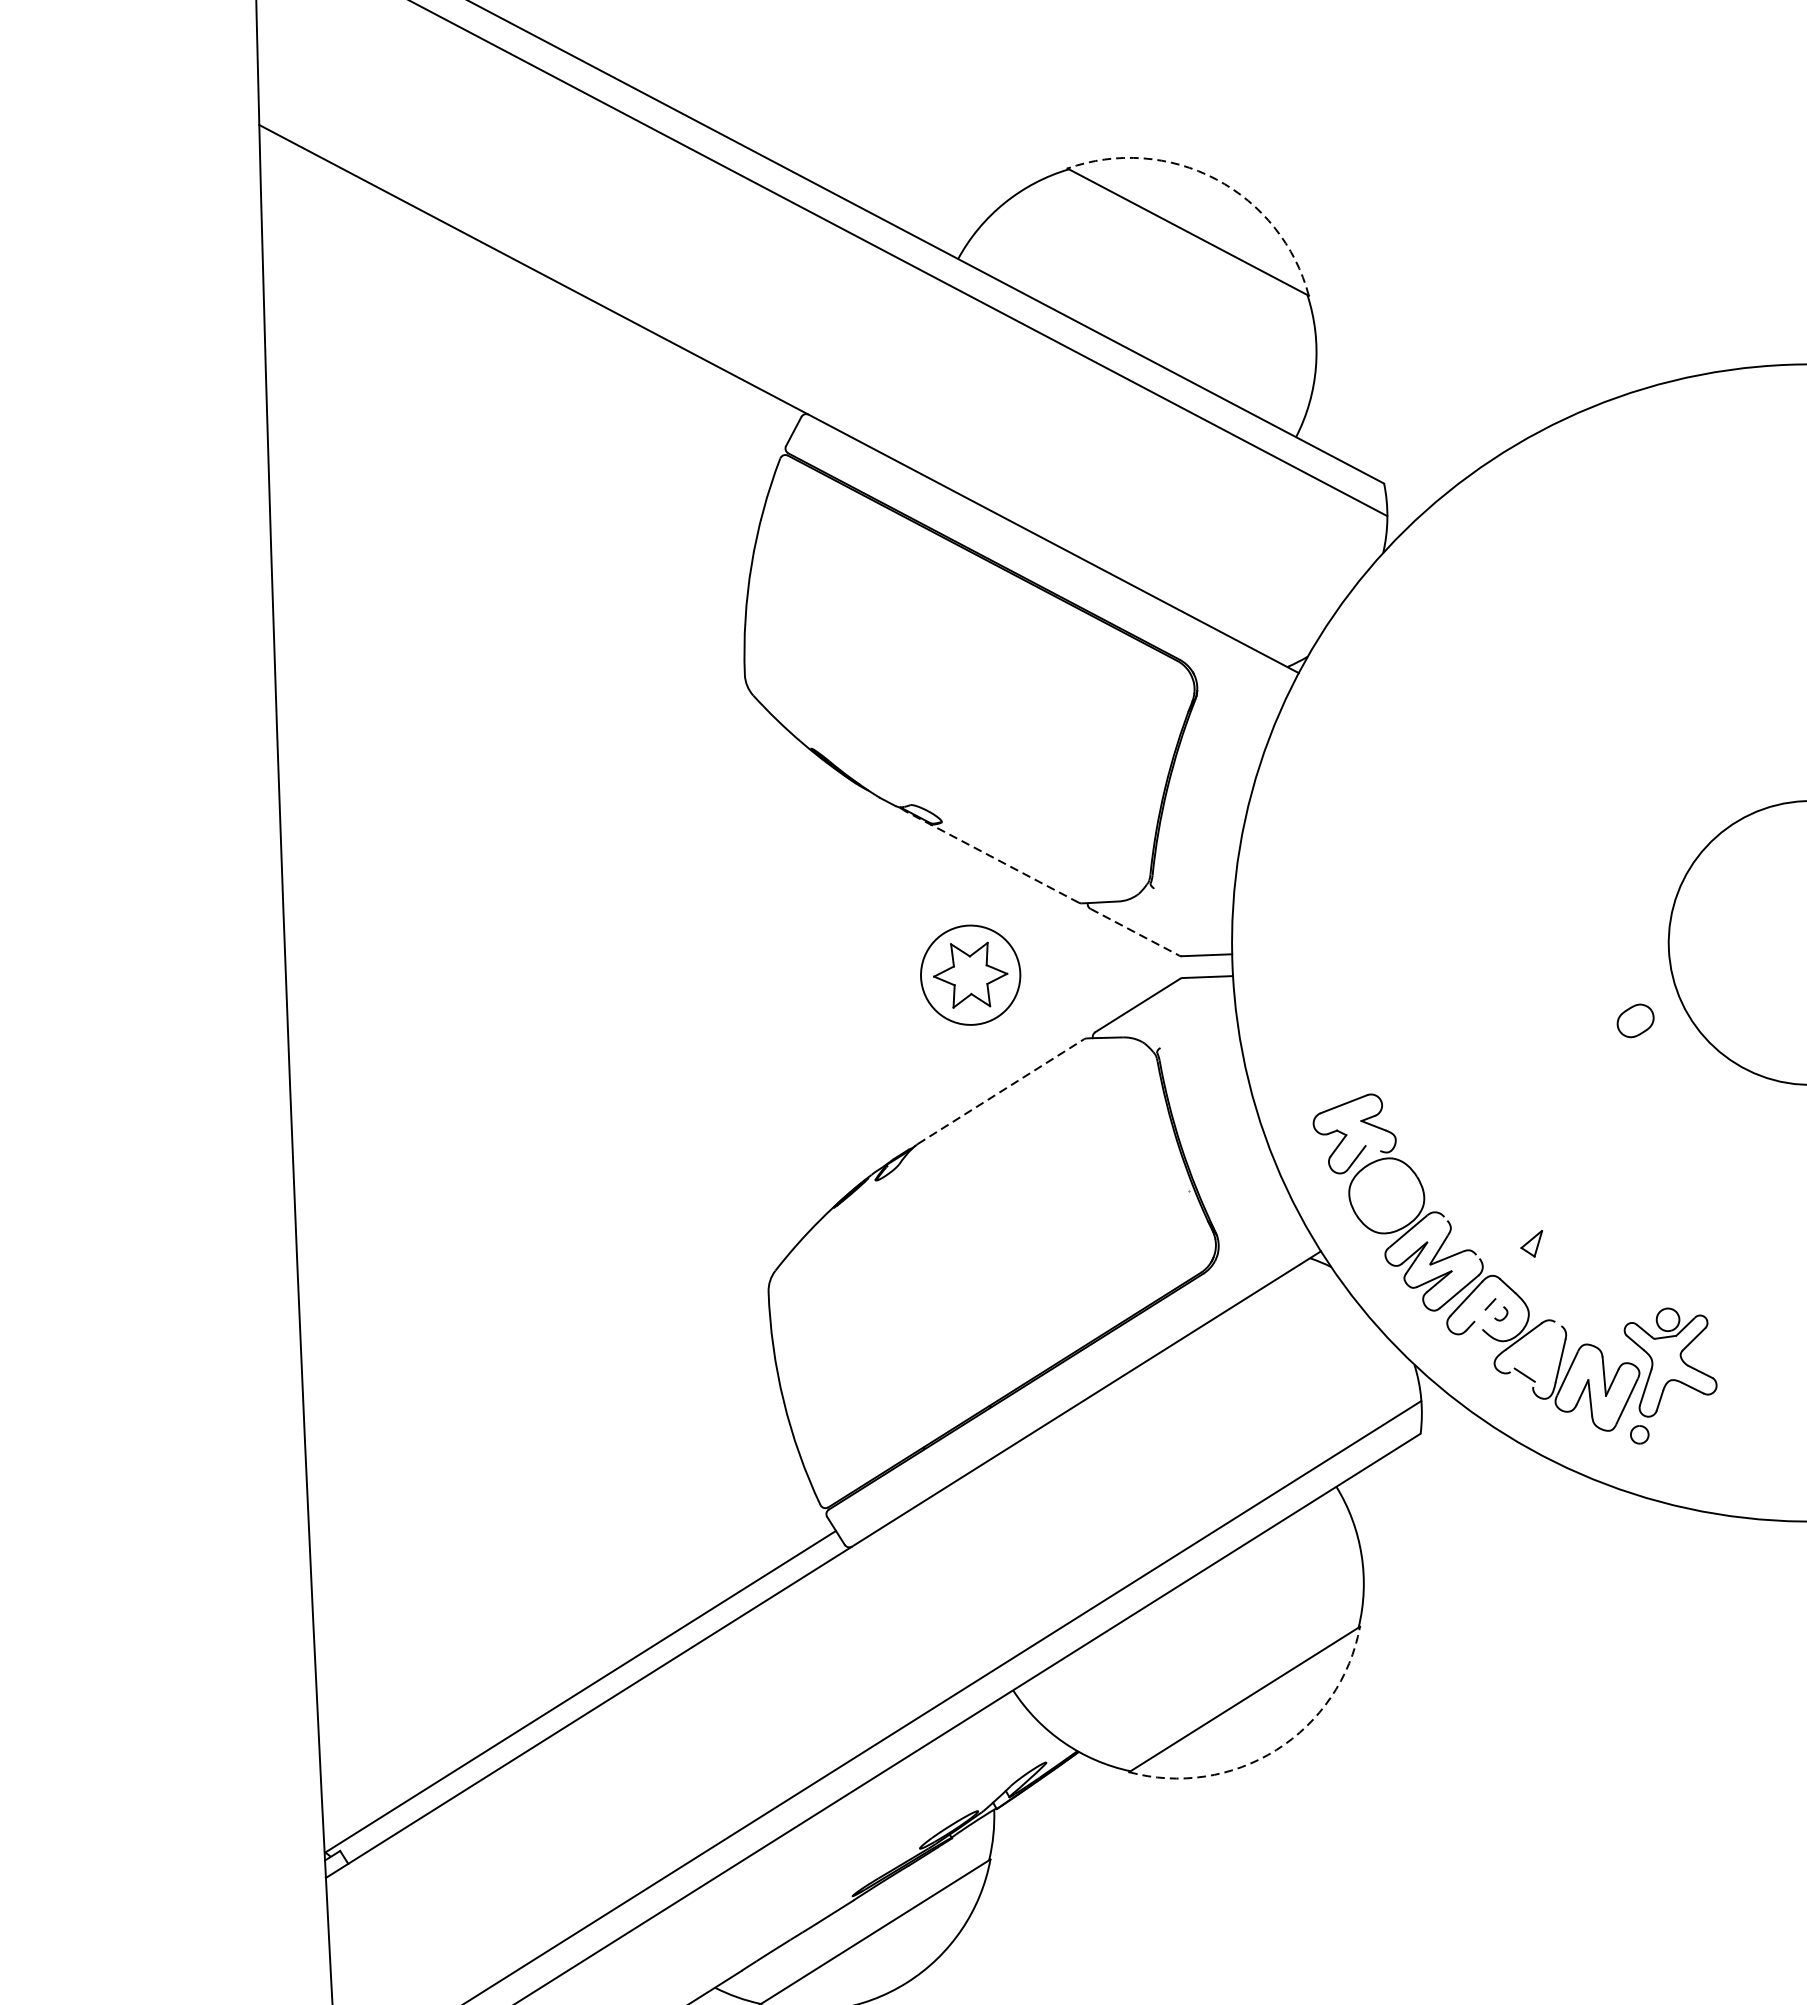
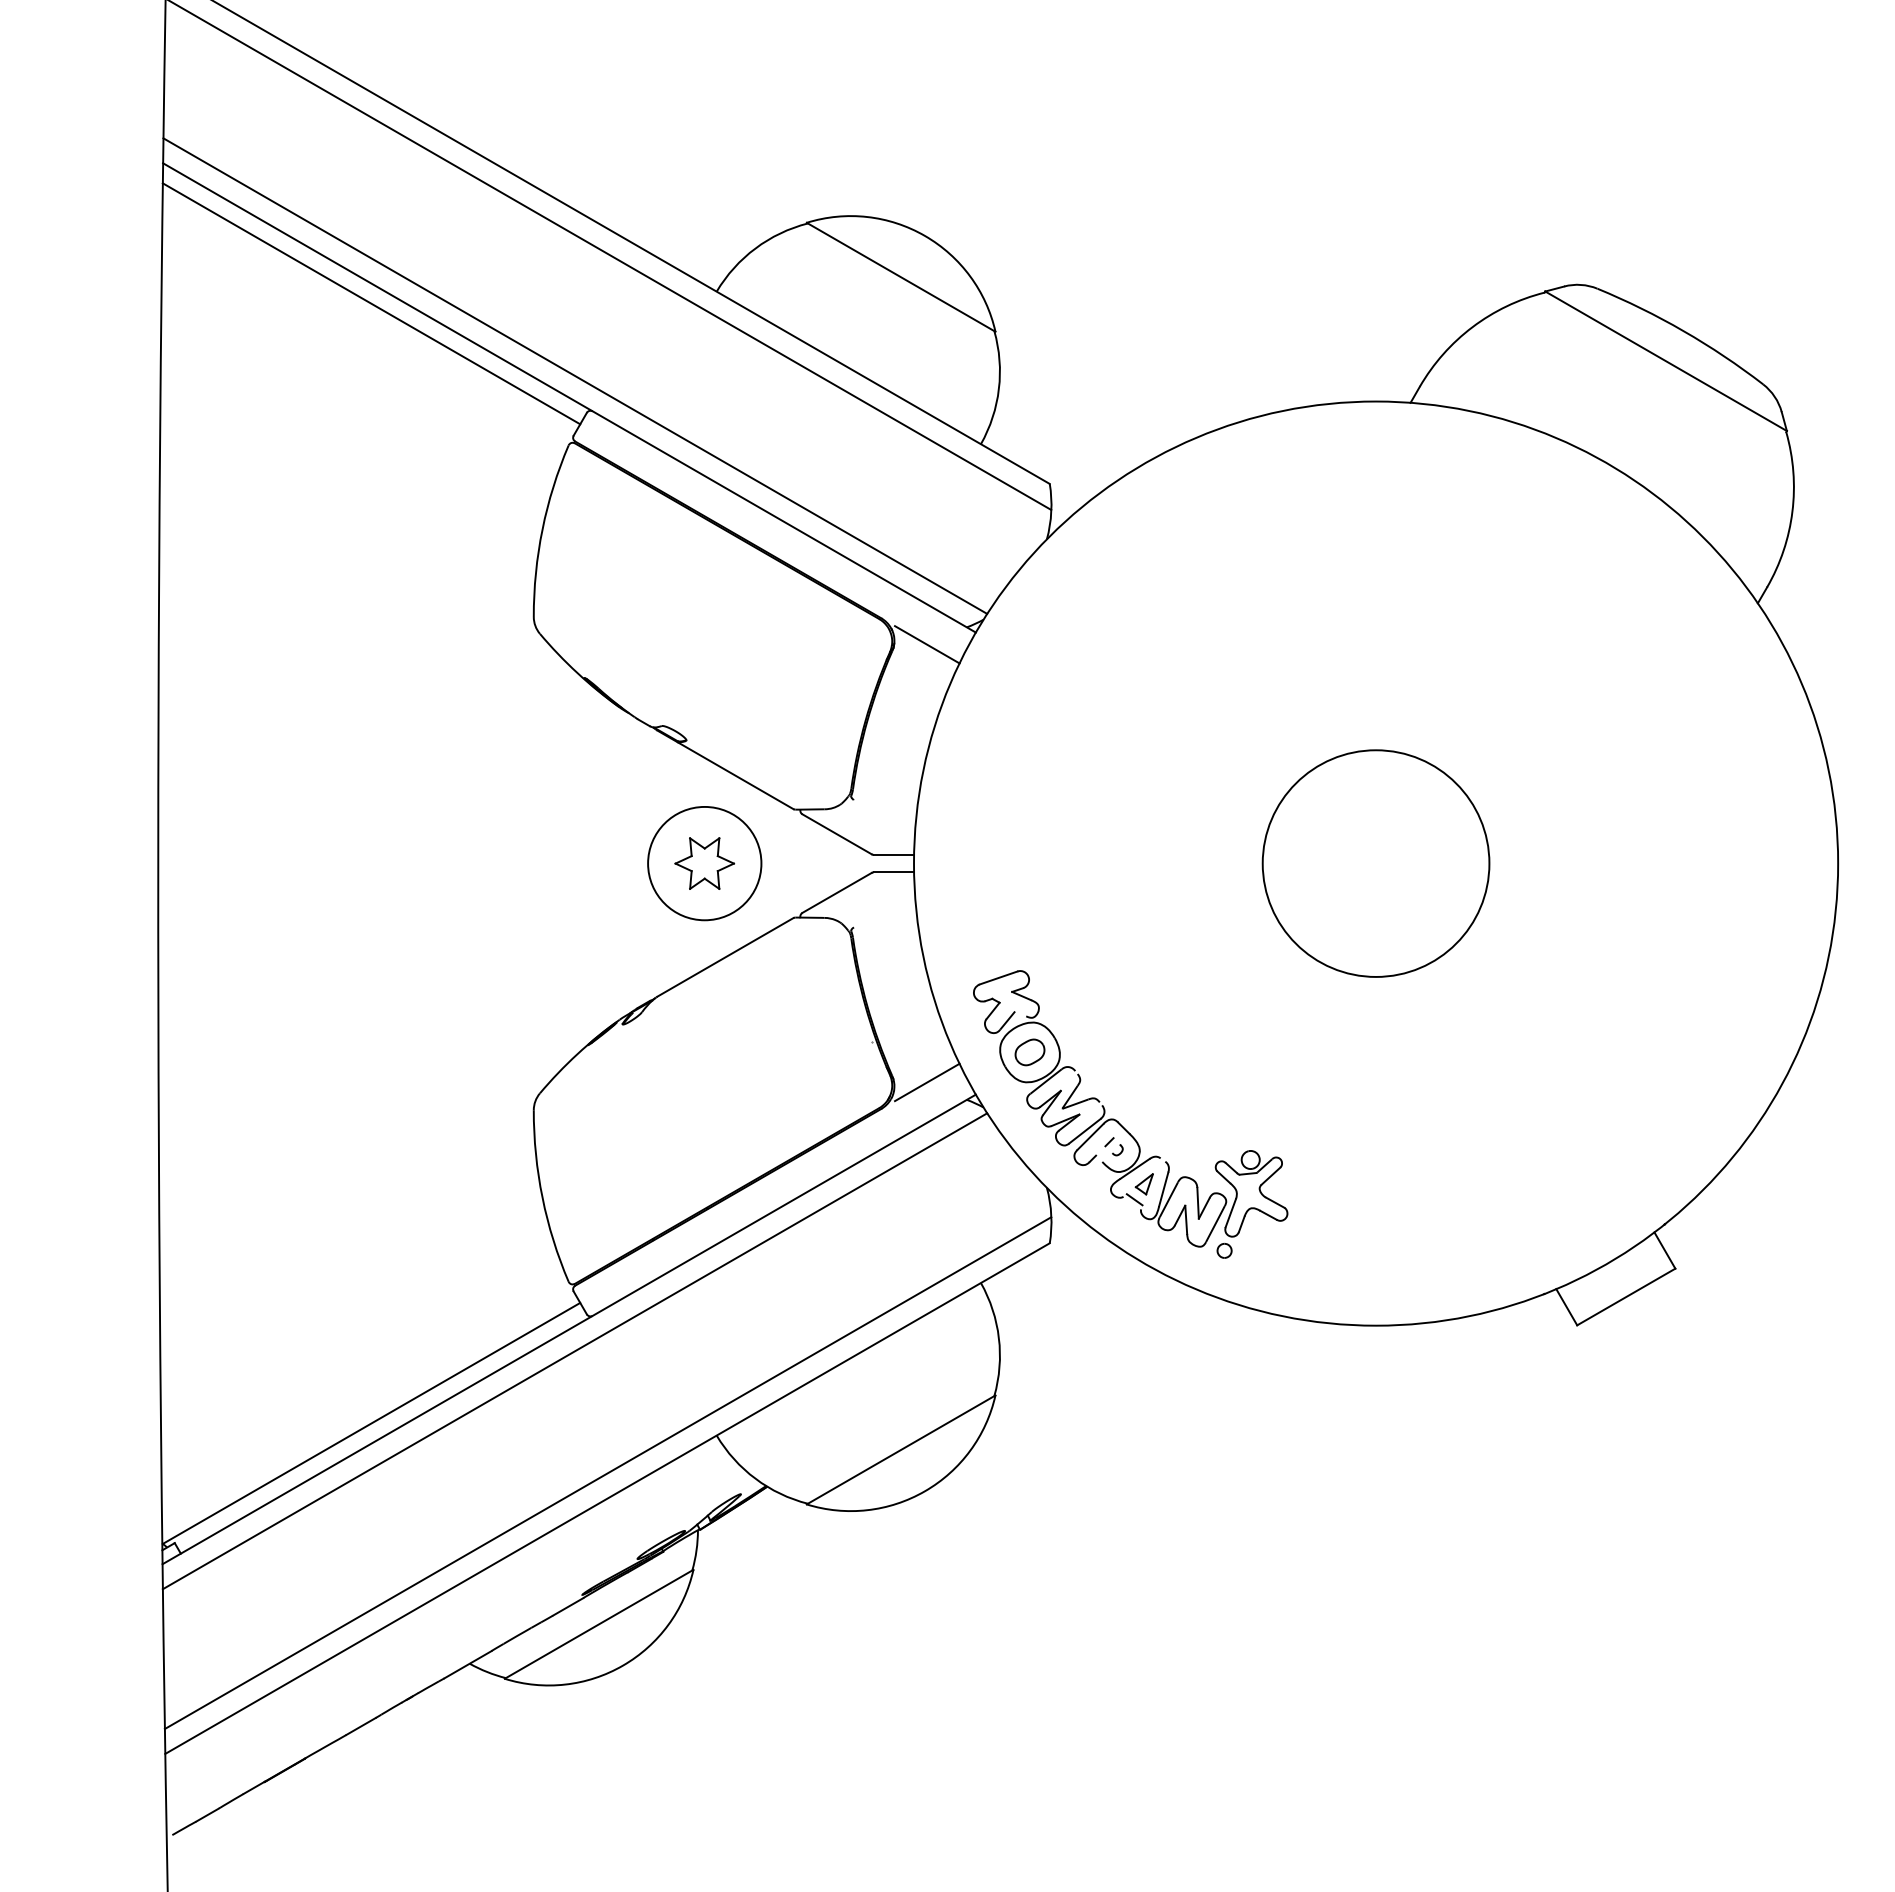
arc: (1215, 178) -> (924, 235), dashed -> solid
line: (526, 290) -> (371, 303), added
line: (785, 370) -> (575, 375), added
line: (1238, 690) -> (927, 644), added
line: (992, 856) -> (725, 769), dashed -> solid
line: (1135, 932) -> (837, 834), dashed -> solid
circle: (970, 975) -> (704, 863), size x1.43
part: (1635, 1021) -> (1029, 1052), moved
line: (1001, 1091) -> (725, 957), dashed -> solid
line: (1259, 1238) -> (927, 1082), added
part: (1530, 1244) -> (1143, 1184), moved
line: (831, 1591) -> (574, 1351), added
arc: (1275, 1750) -> (924, 1491), dashed -> solid

